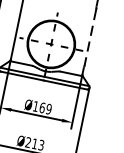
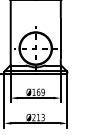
line: (91, 37) -> (61, 38), dashed -> solid

